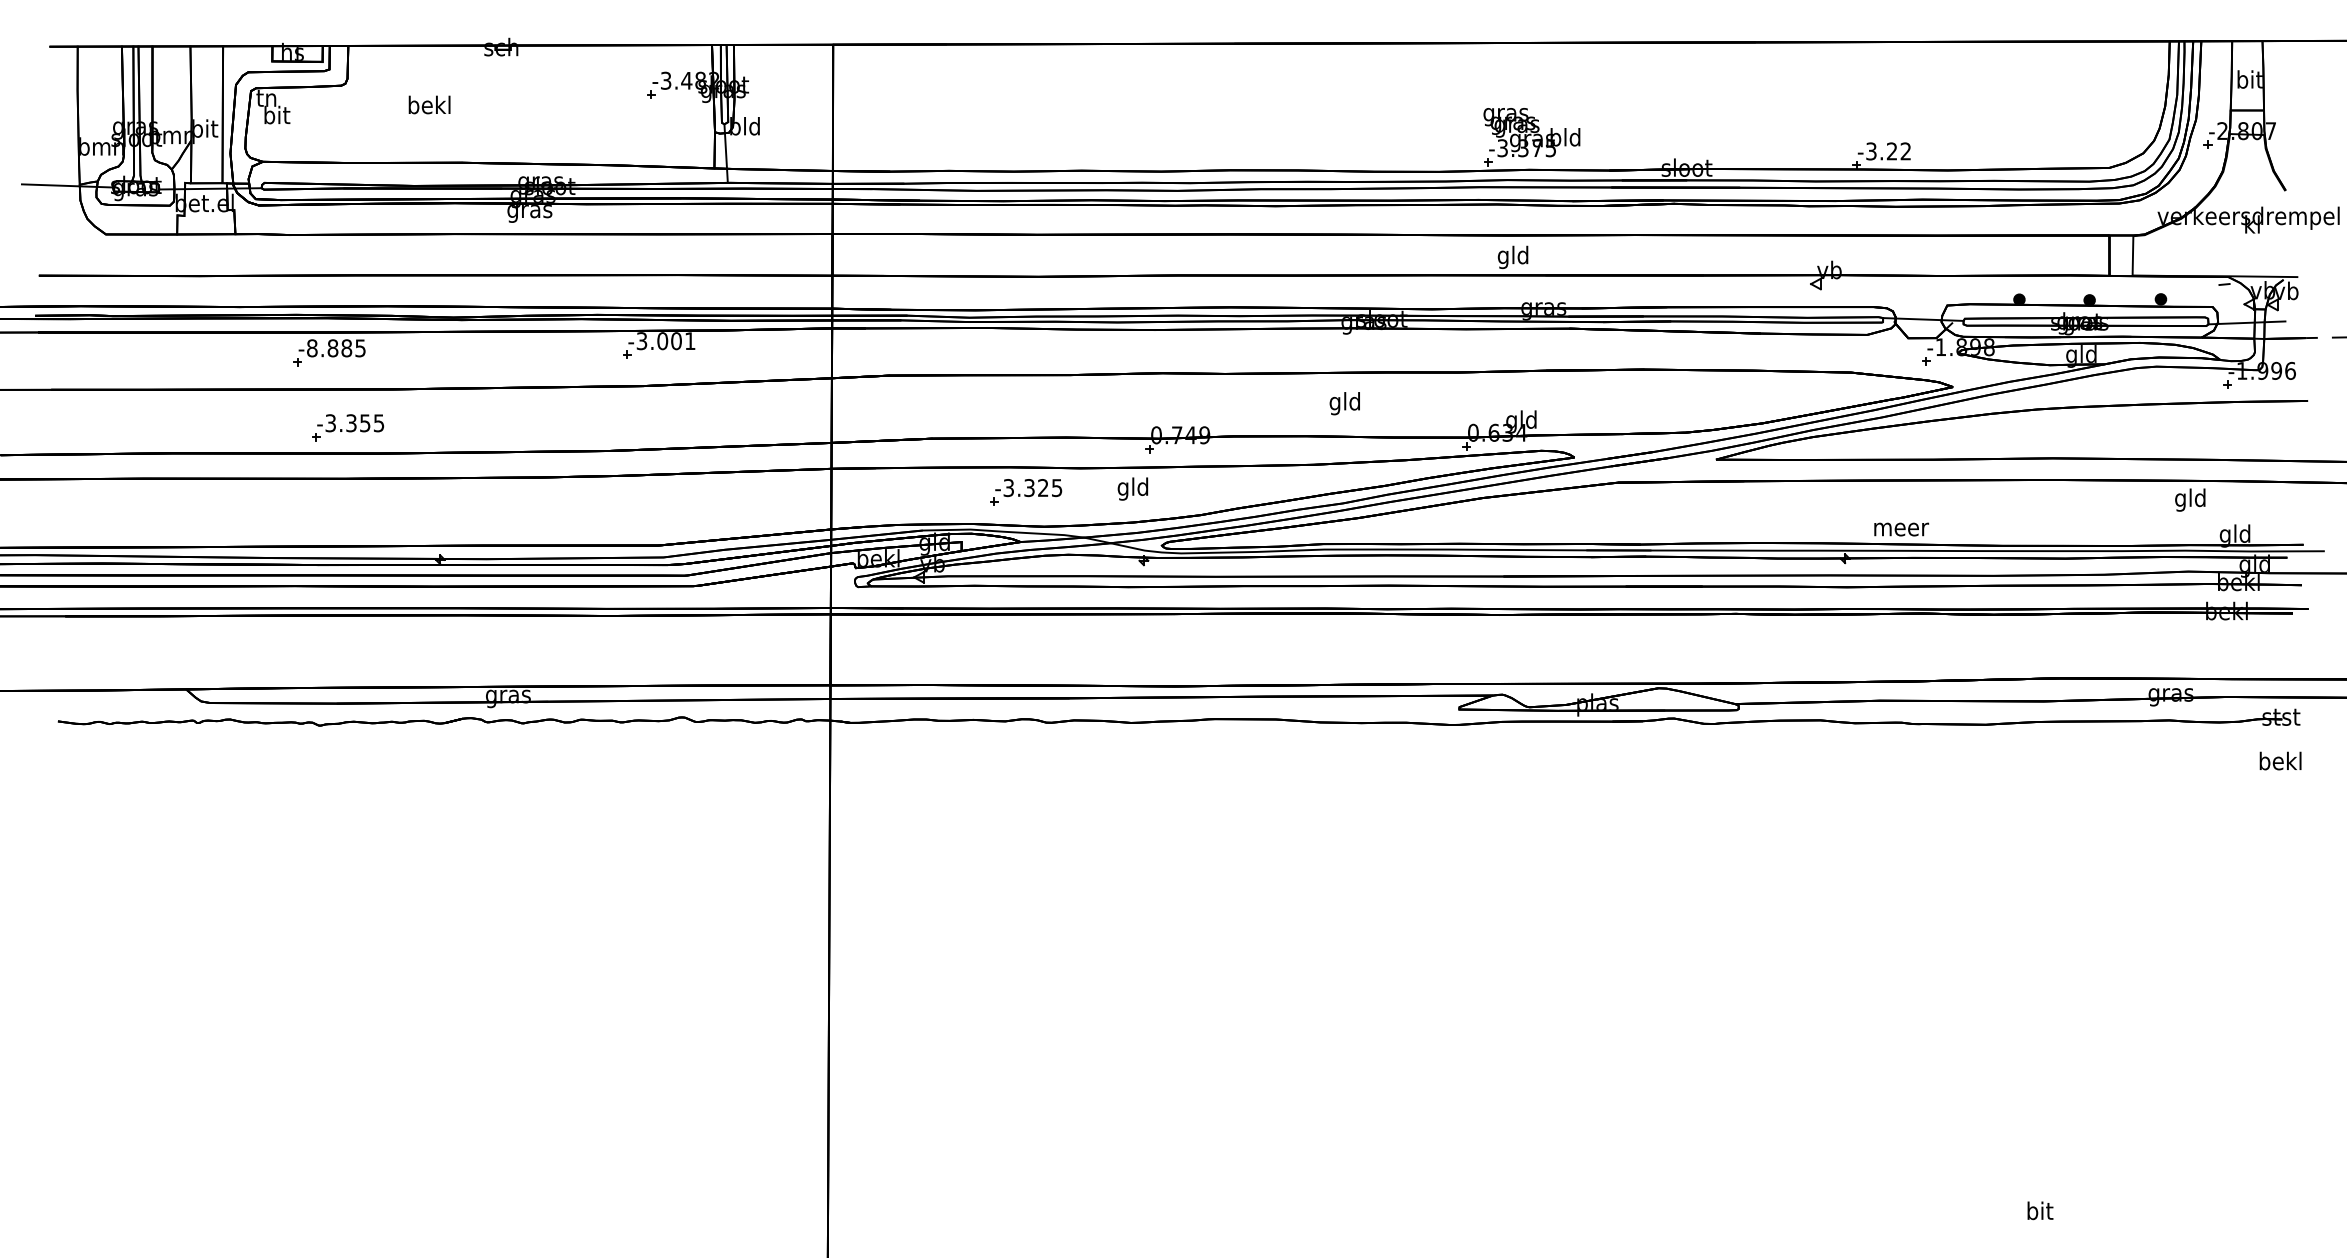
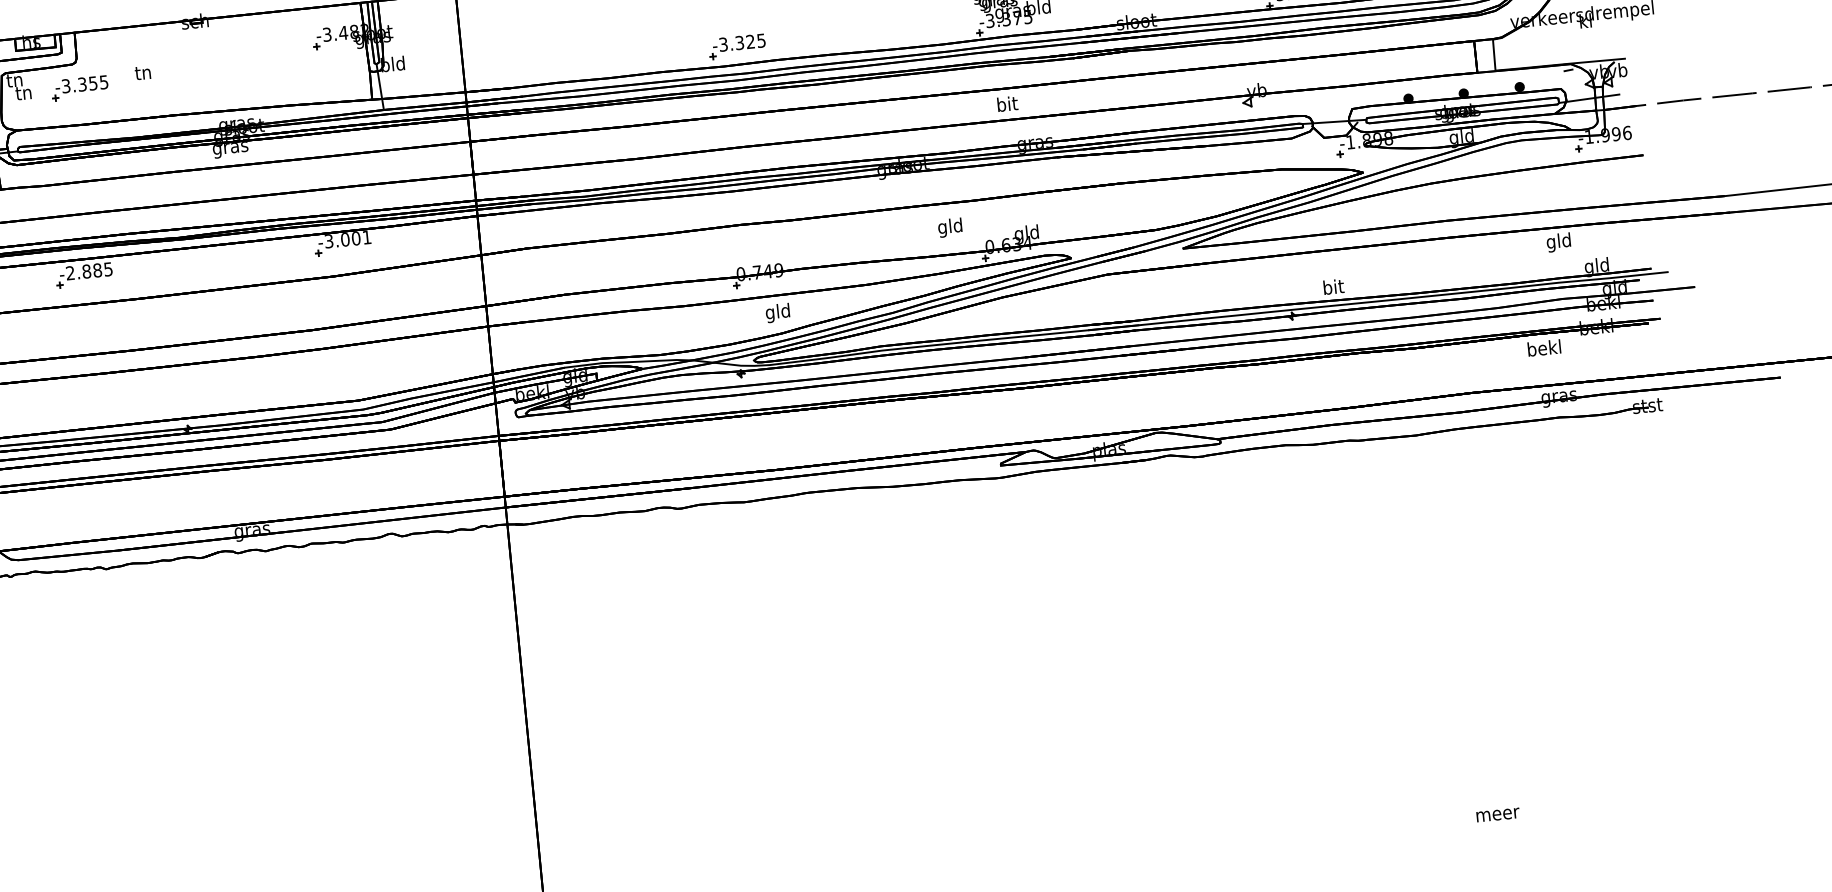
text: (429, 104) -> (143, 72), bekl -> tn
text: (277, 114) -> (24, 92), bit -> tn
text: (1512, 257) -> (1006, 105), gld -> bit
text: (312, 348) -> (70, 273), -8.885 -> -2.885
text: (1344, 403) -> (949, 227), moved
part: (348, 427) -> (80, 88), moved
text: (1132, 488) -> (777, 312), moved
part: (1026, 492) -> (737, 46), moved
text: (1901, 526) -> (1333, 286), meer -> bit
text: (2280, 760) -> (1544, 347), moved
text: (2040, 1210) -> (1497, 812), bit -> meer

